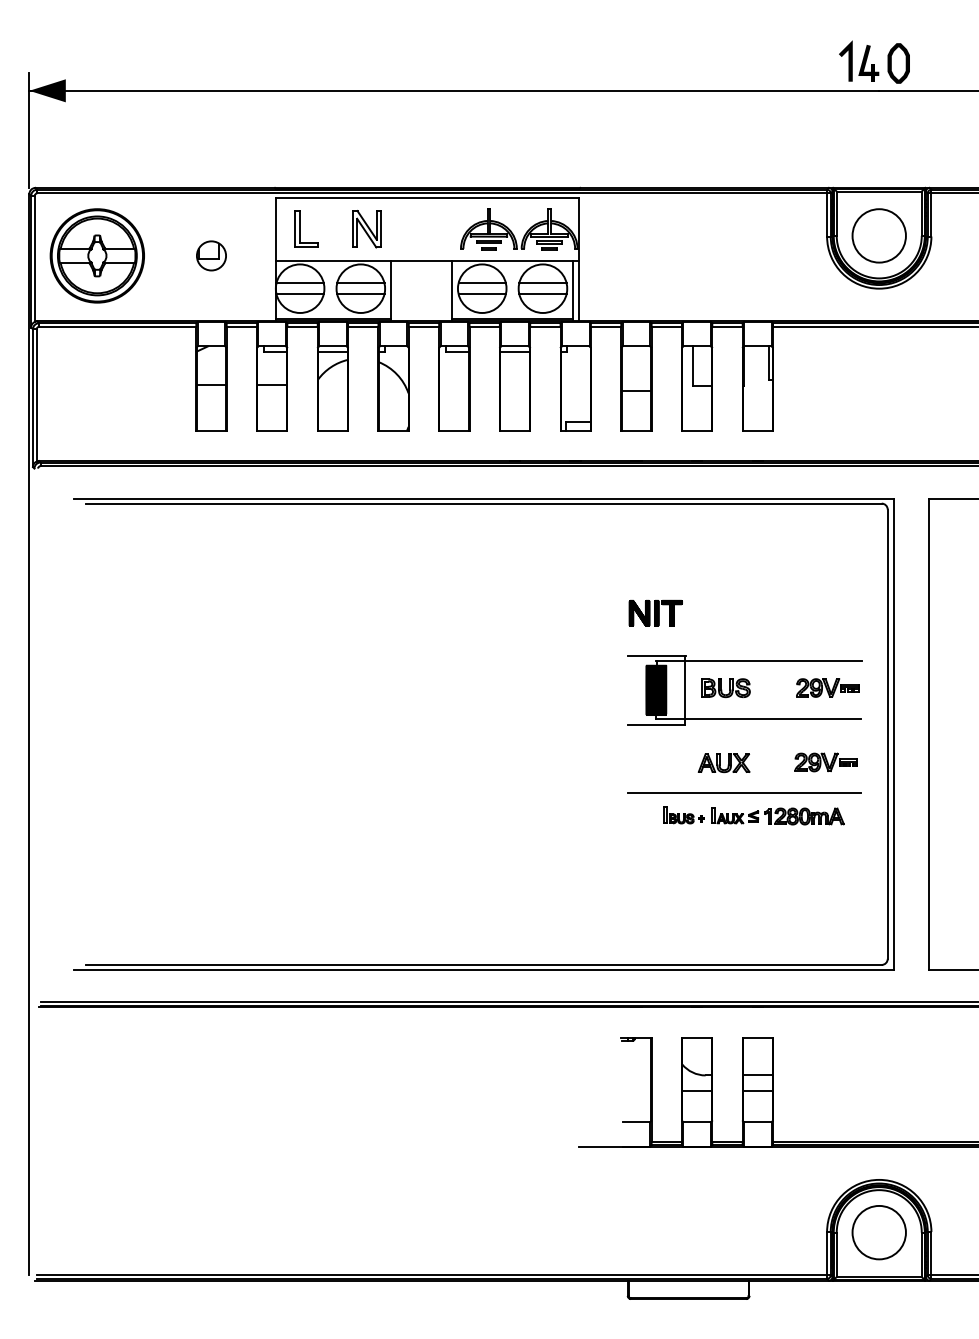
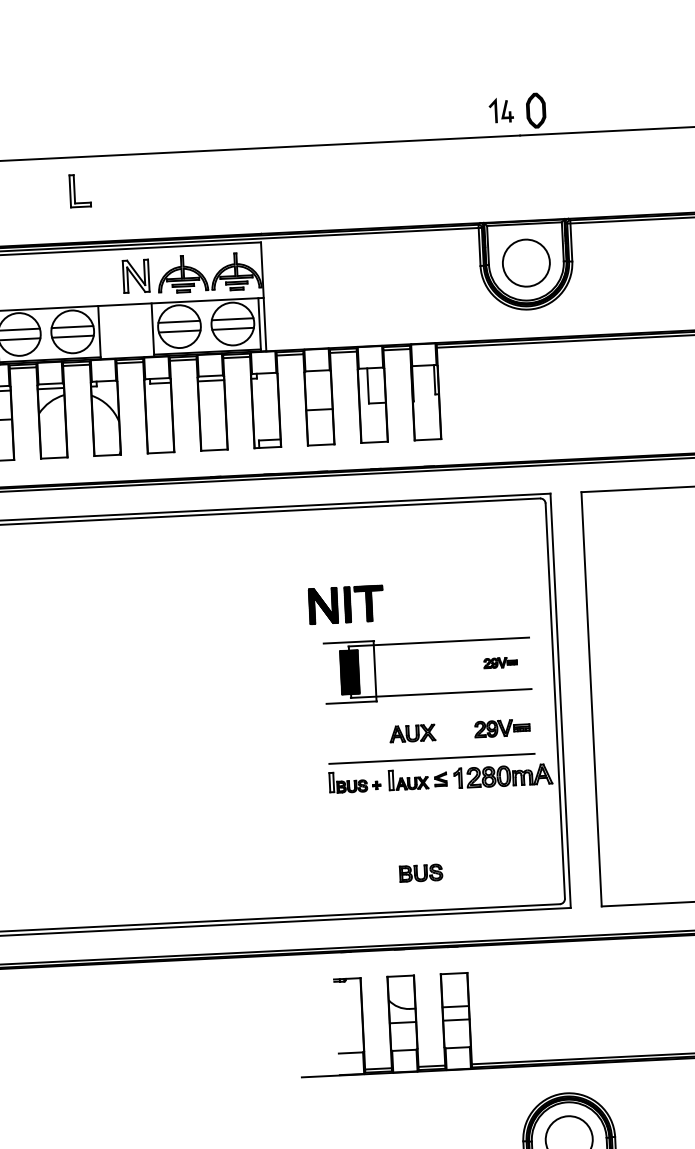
part: (859, 60) -> (501, 109), size x0.7
part: (306, 228) -> (80, 190), moved
part: (366, 229) -> (135, 276), moved
part: (655, 612) -> (345, 603), size x1.6
part: (827, 687) -> (500, 662), size x0.6
part: (725, 688) -> (420, 873), moved
part: (753, 815) -> (440, 778), size x1.4

